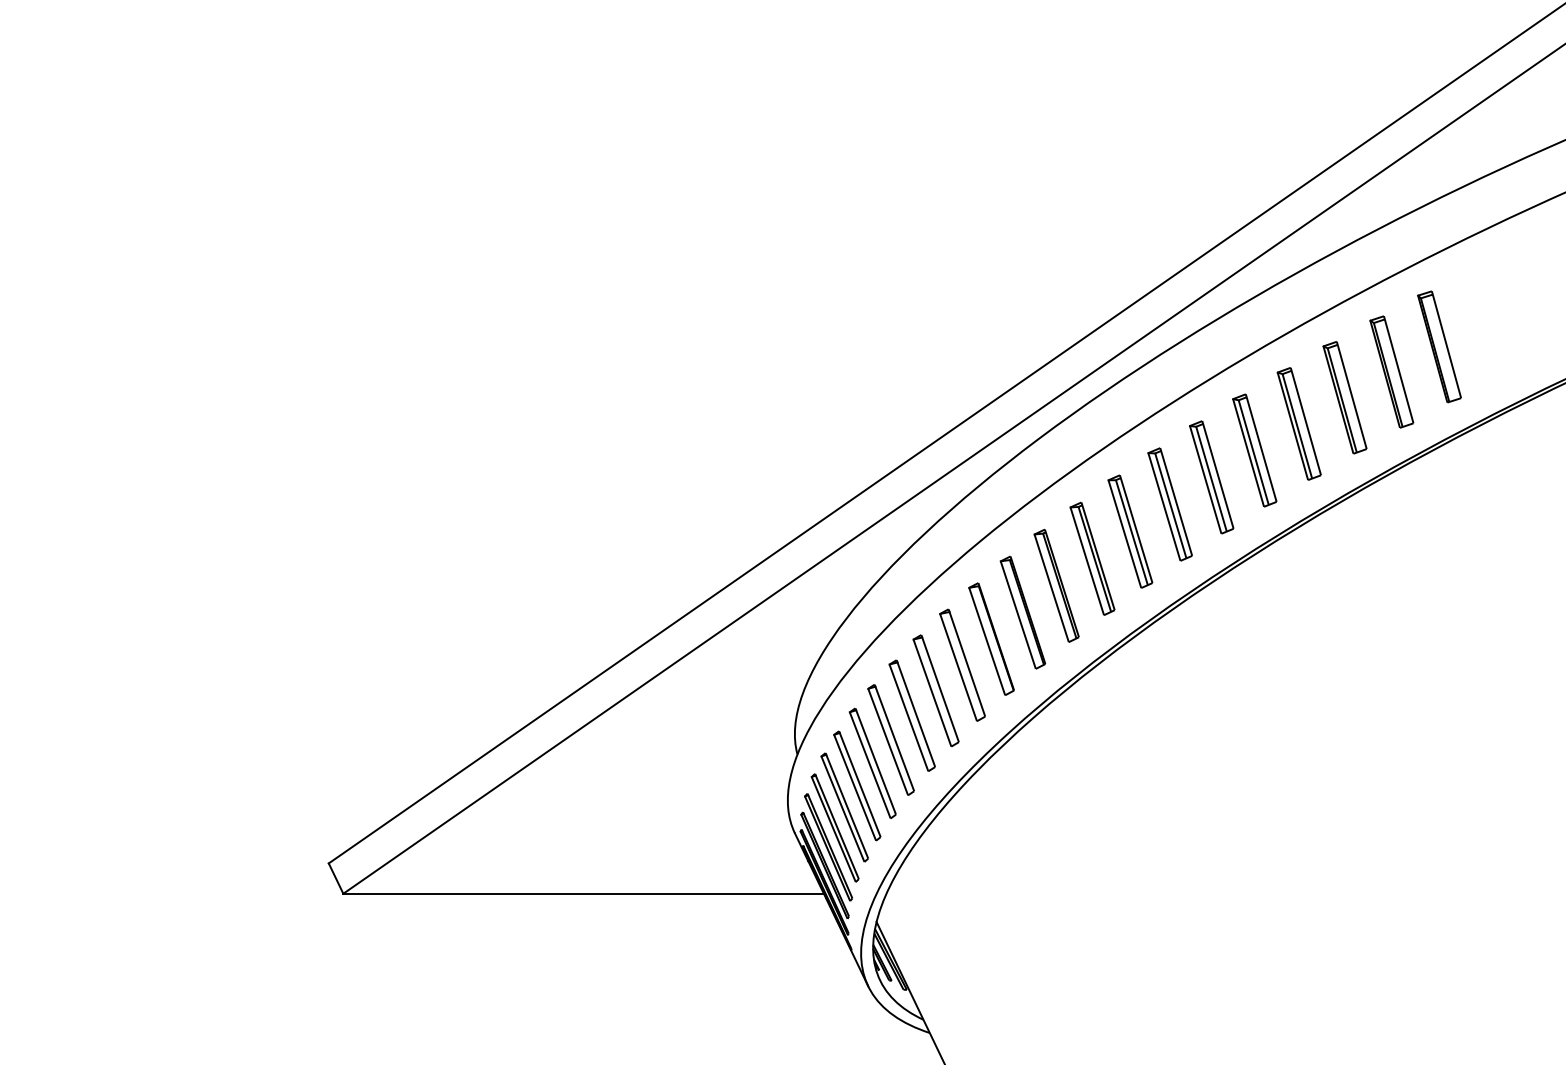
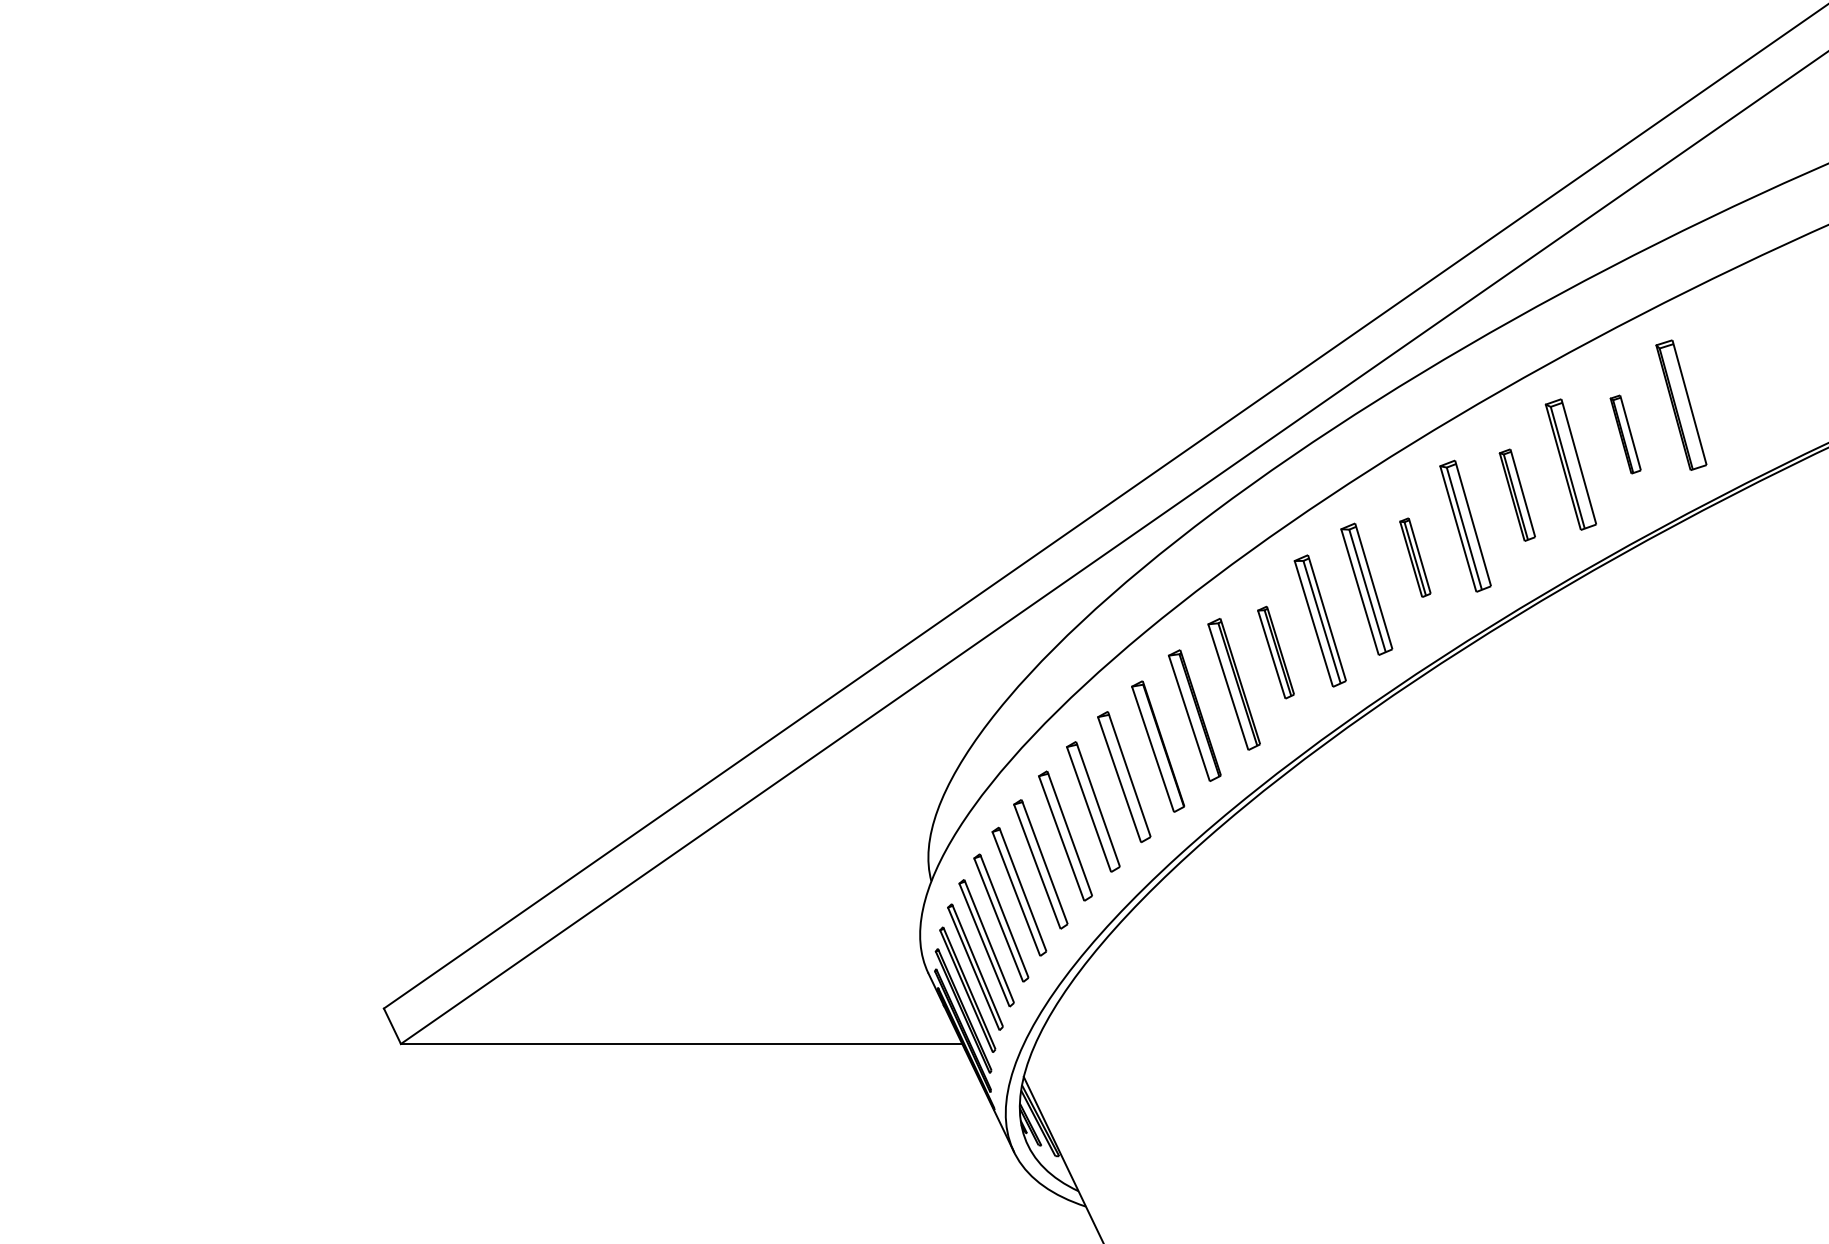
part: (1391, 371) -> (1625, 433), size x0.6
part: (1298, 423) -> (1516, 494), size x0.7
part: (1211, 477) -> (1415, 557), size x0.6
part: (1092, 558) -> (1276, 652), size x0.7

